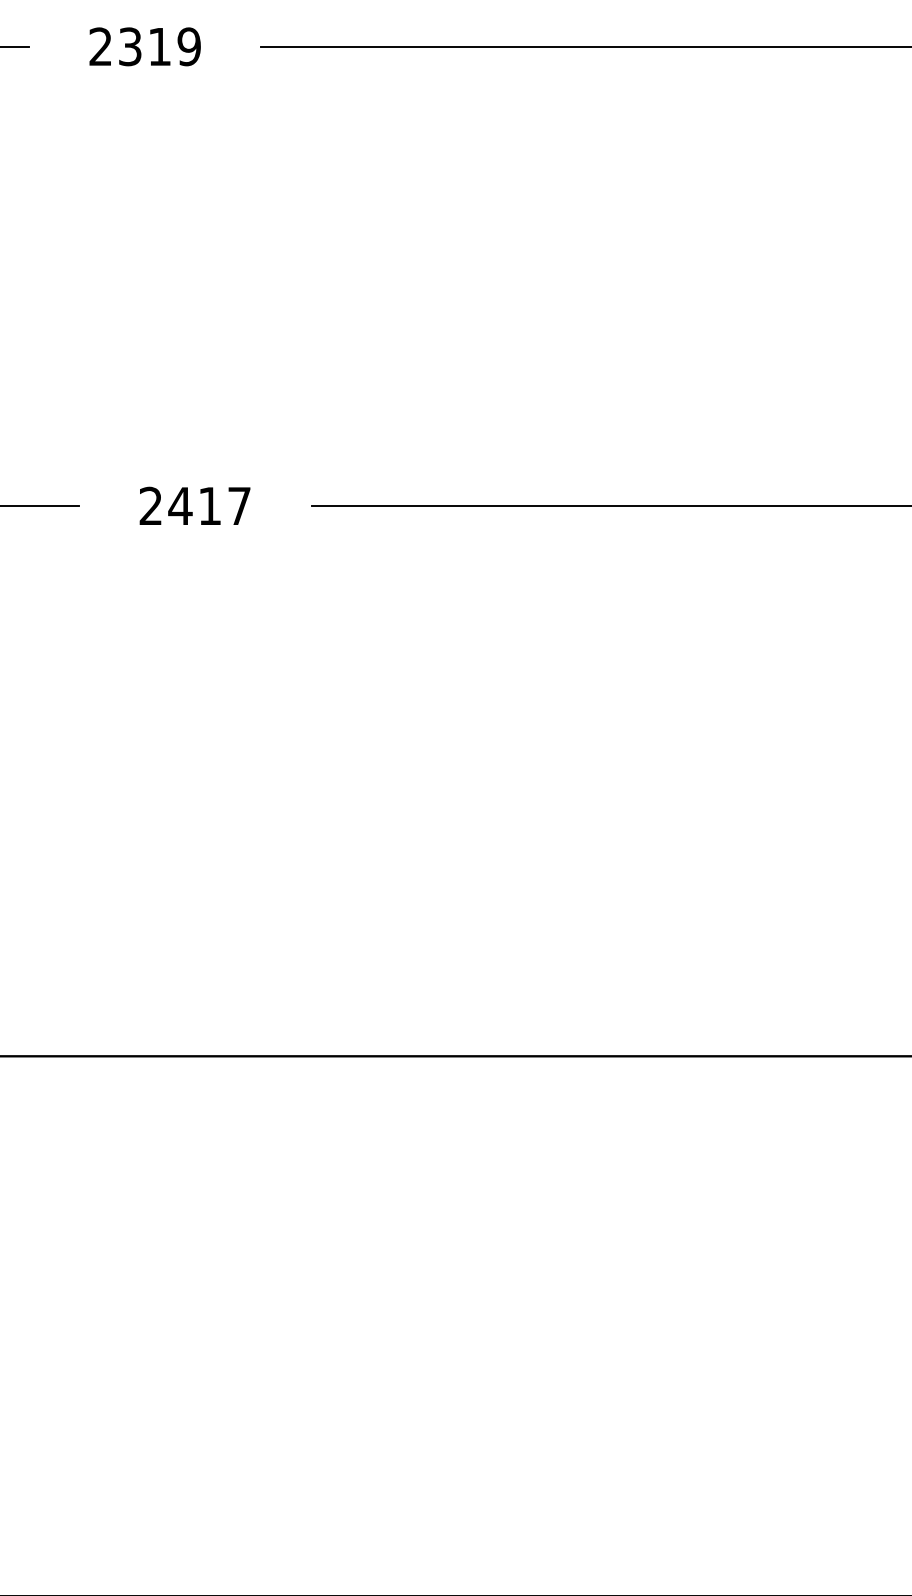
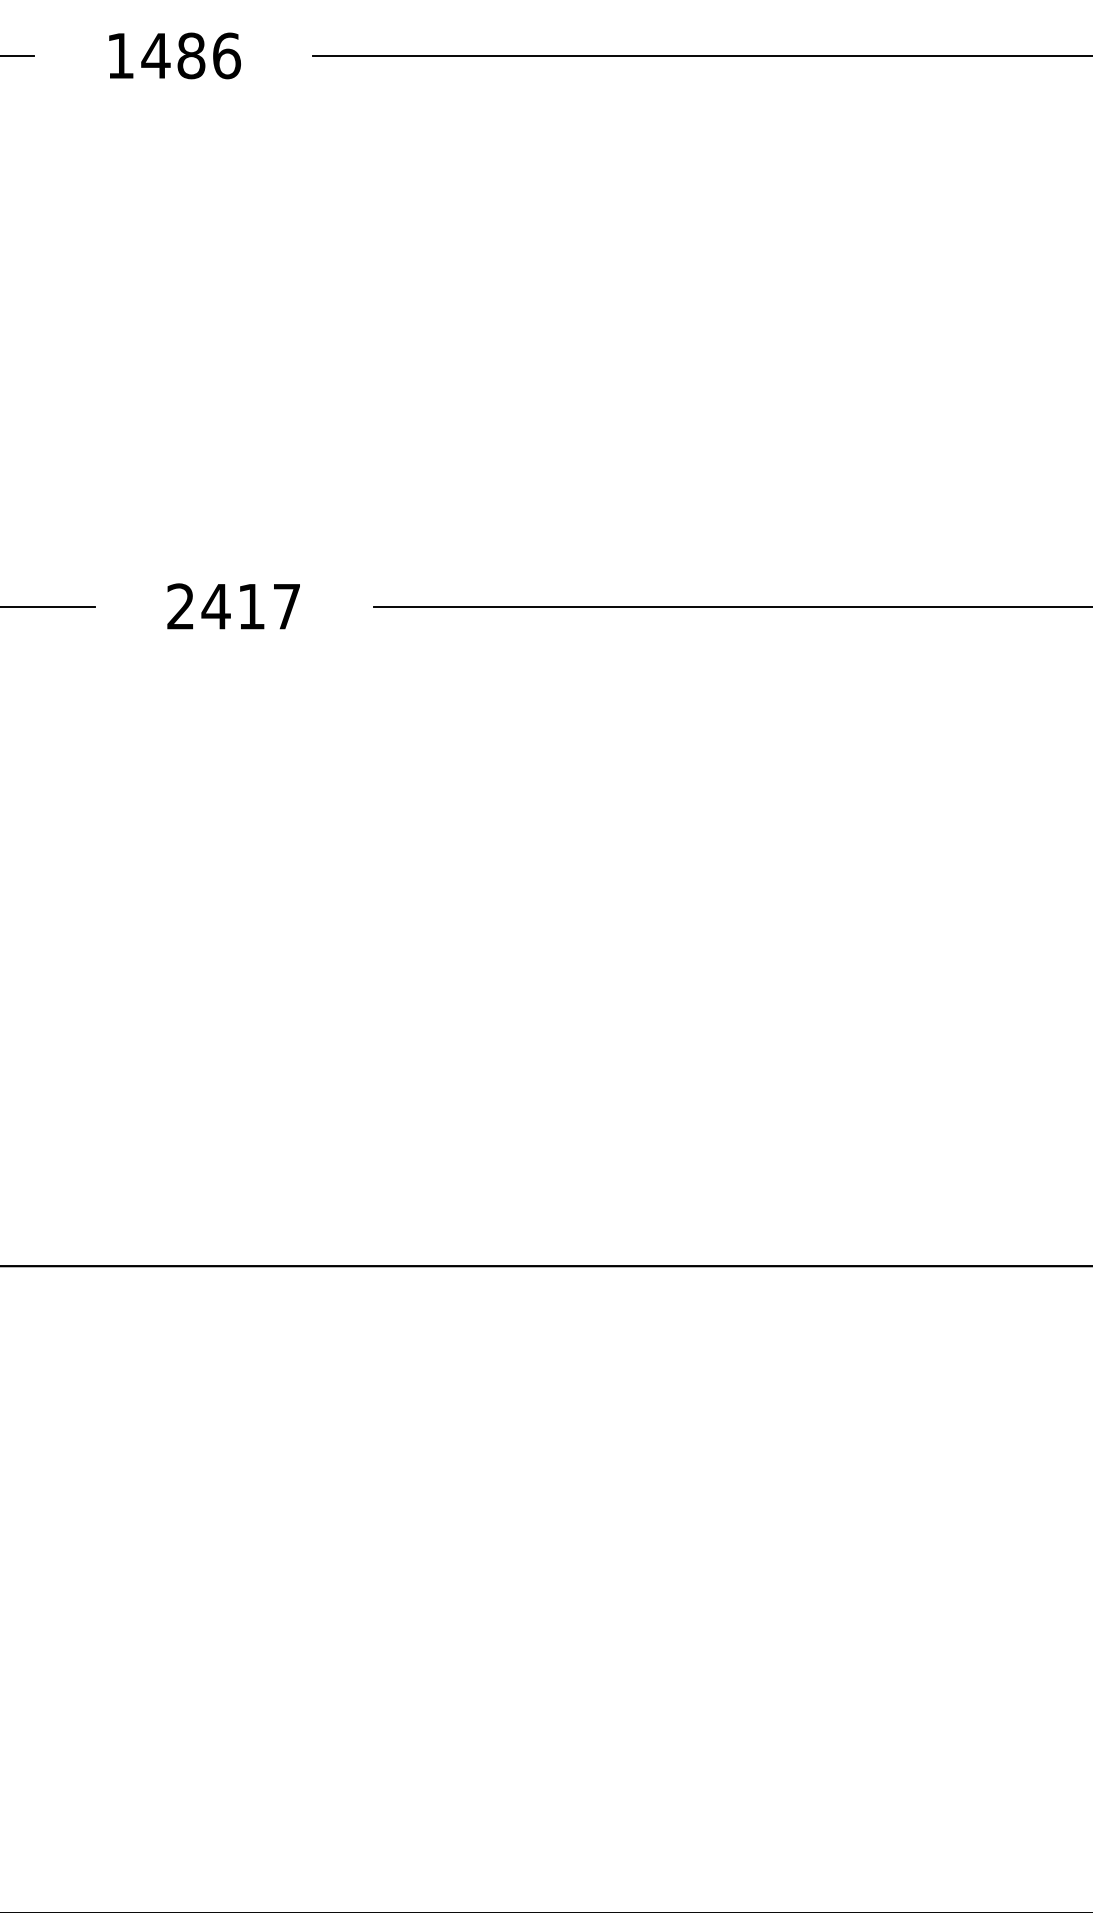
text: (145, 46) -> (174, 55), 2319 -> 1486

